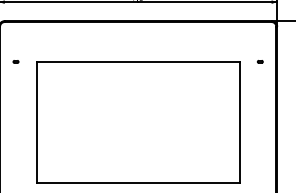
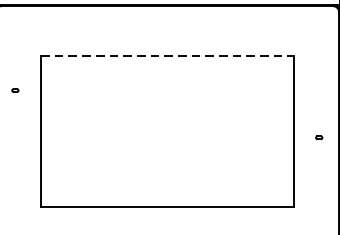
part: (15, 61) -> (14, 90), moved
line: (138, 61) -> (167, 55), solid -> dashed
part: (259, 61) -> (318, 137), moved

